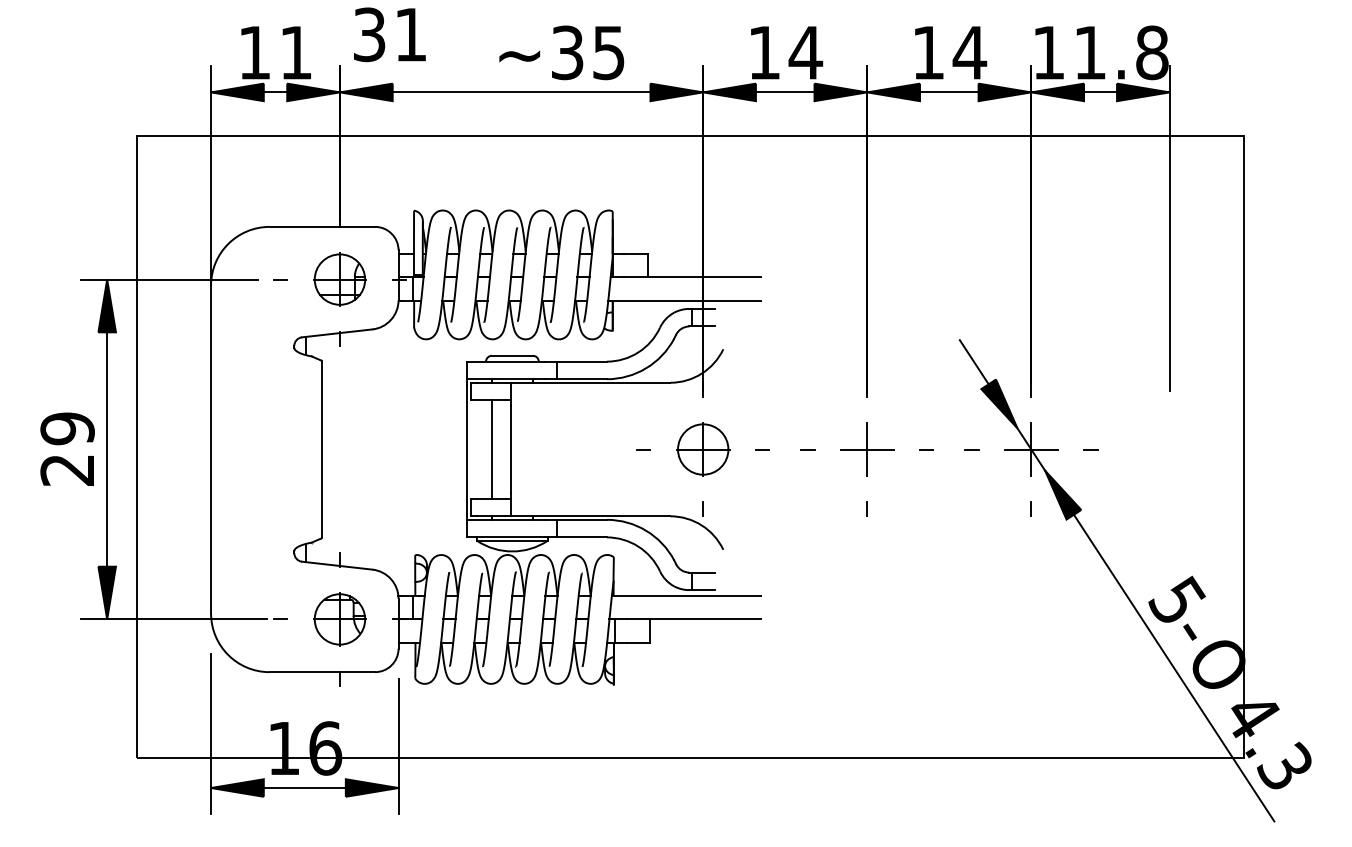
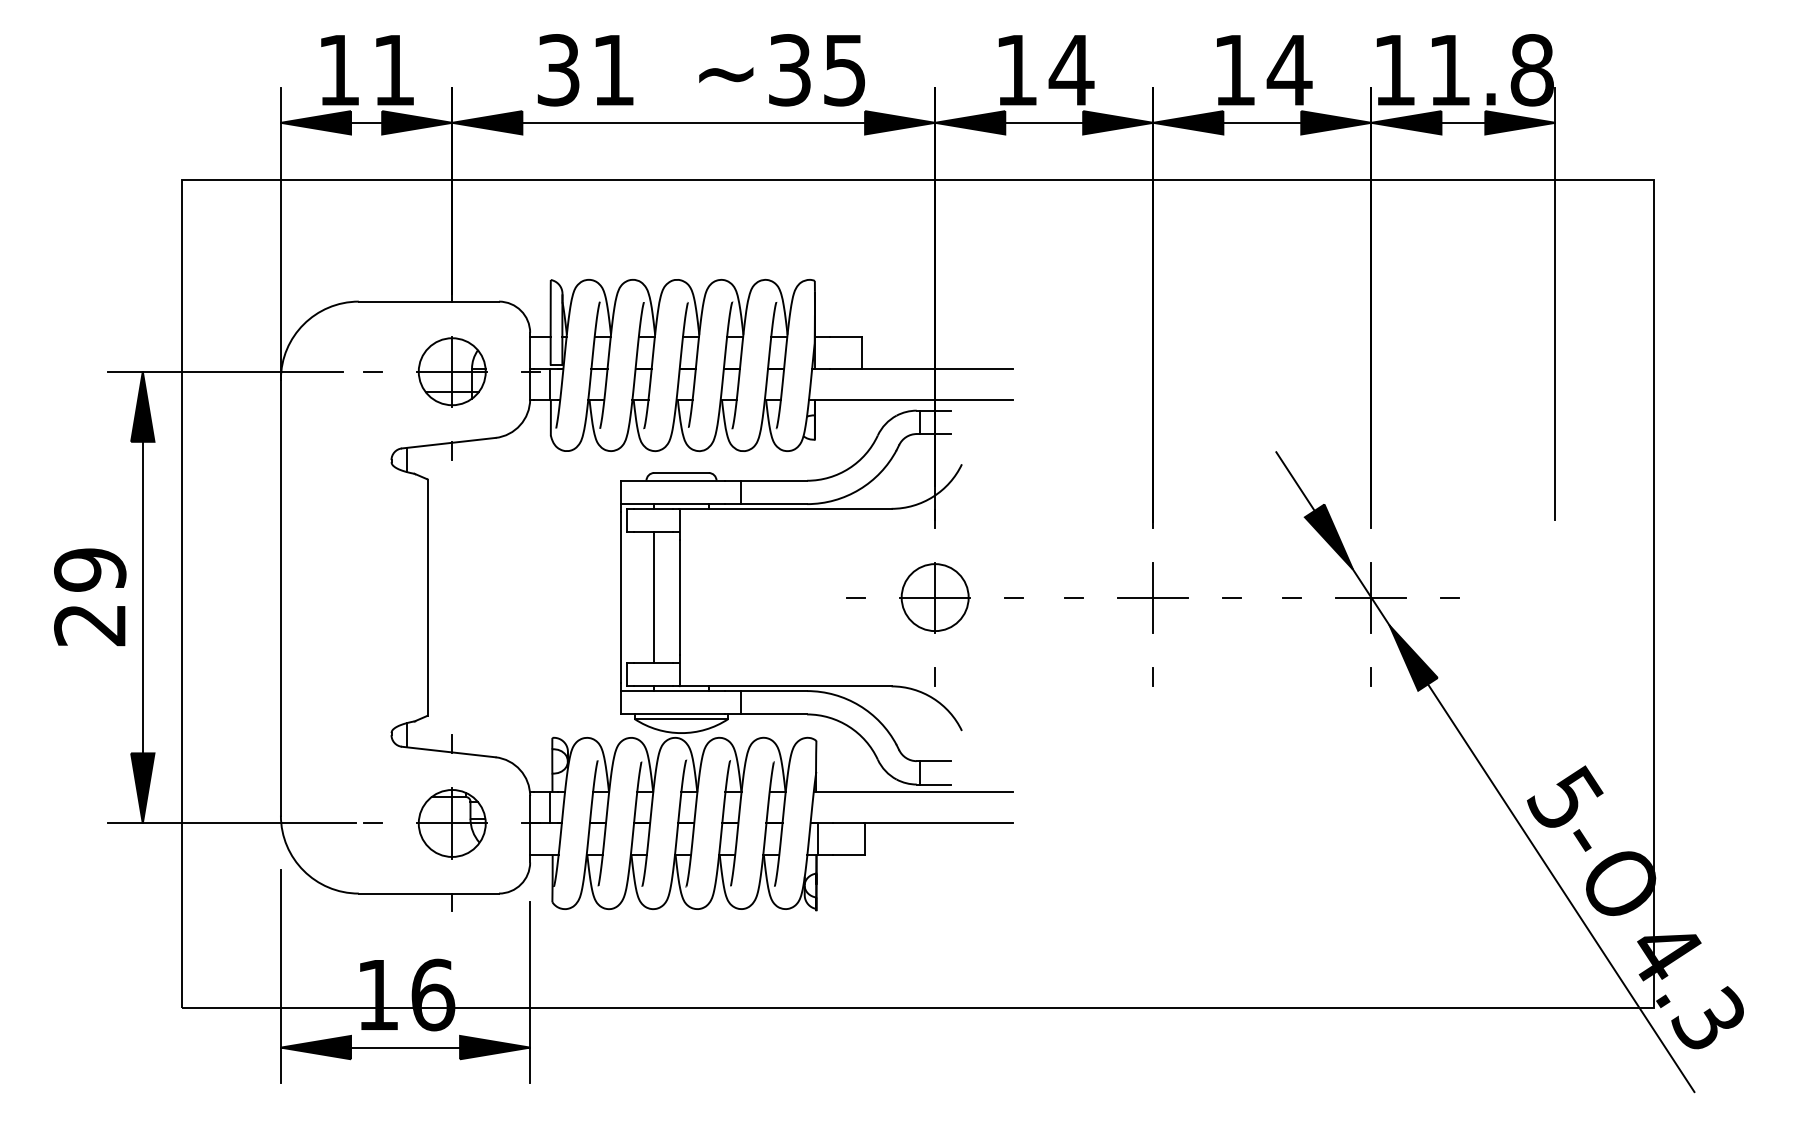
text: (389, 34) -> (585, 70), moved
text: (561, 53) -> (781, 70), moved

